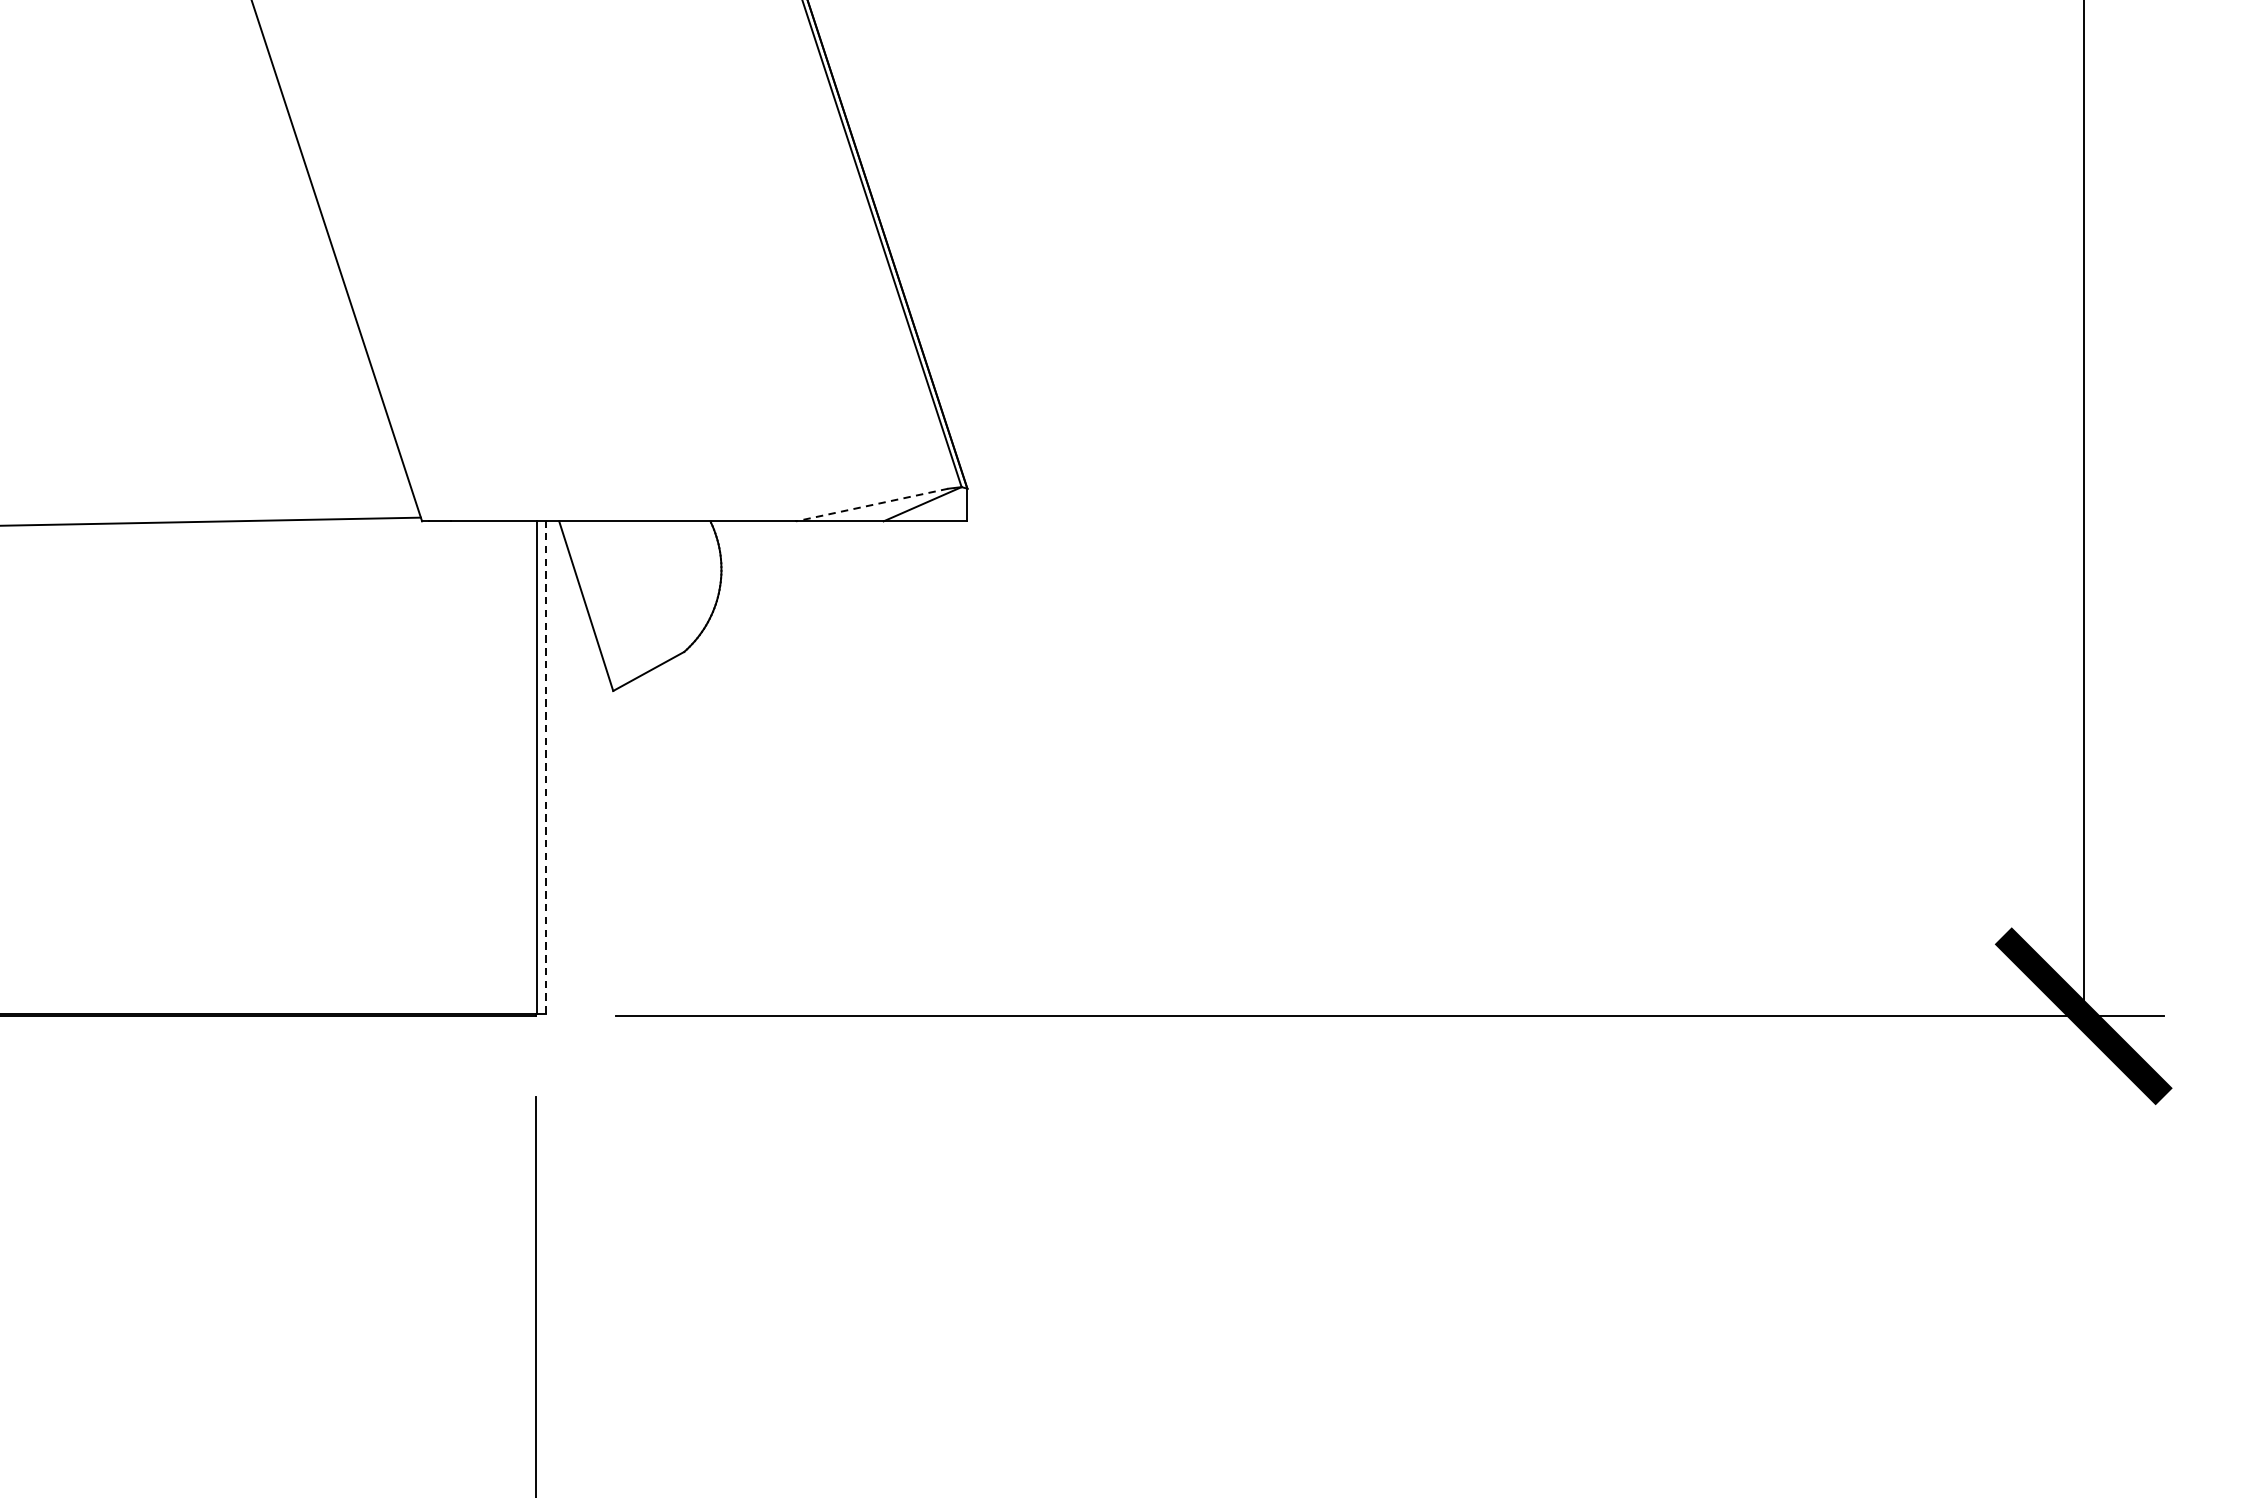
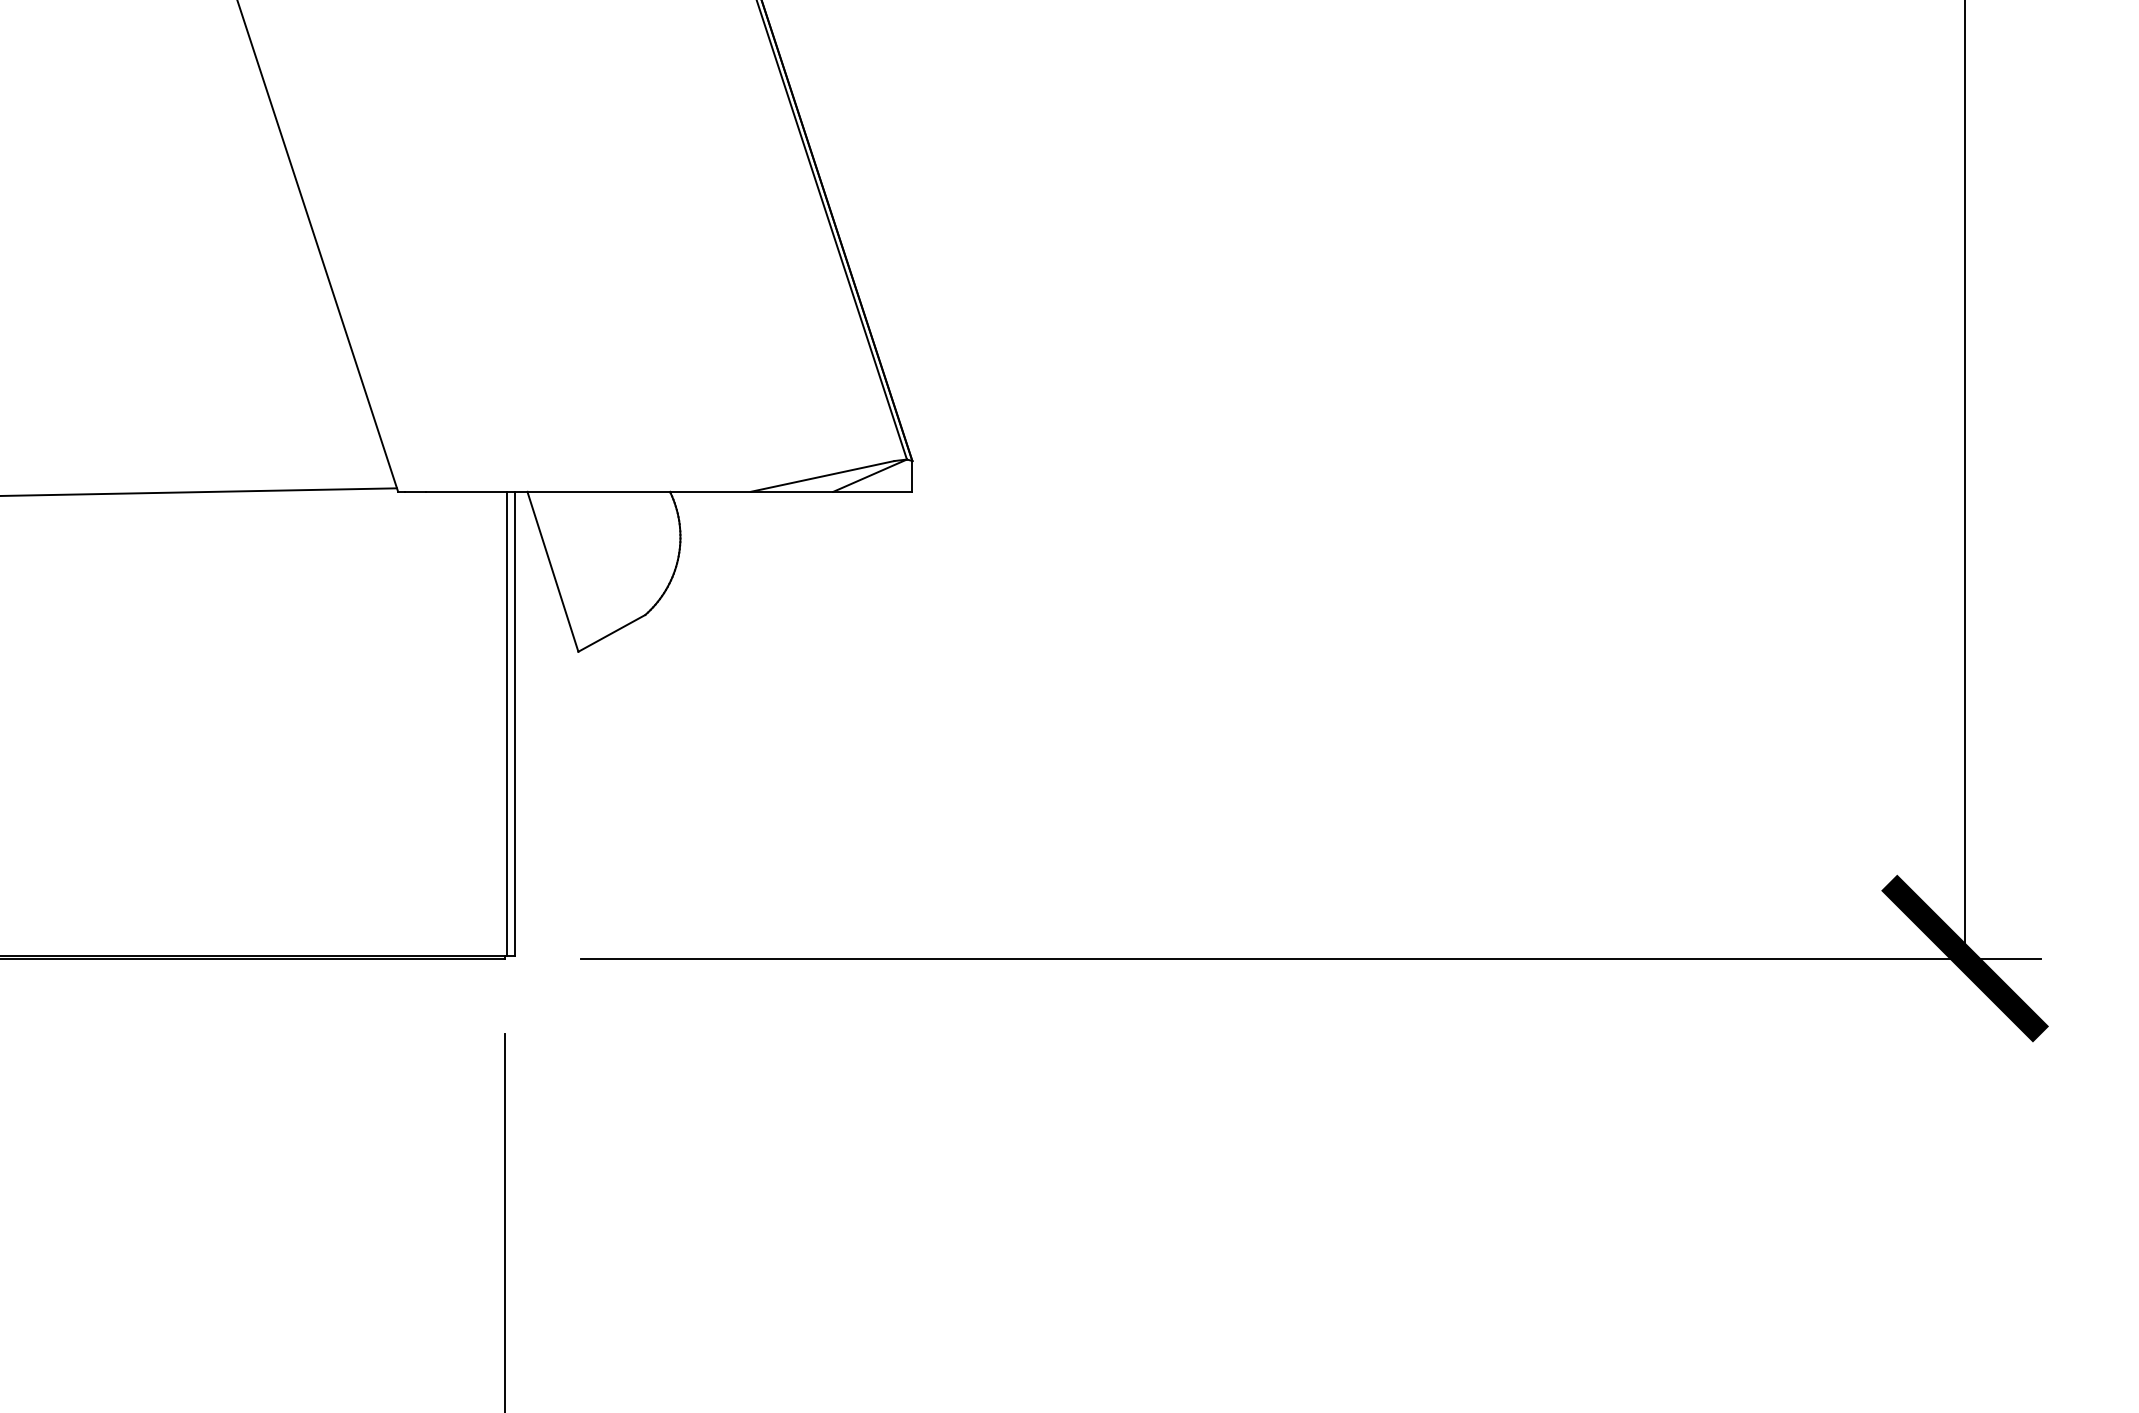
line: (872, 505) -> (822, 476), dashed -> solid
line: (546, 767) -> (515, 723), dashed -> solid

